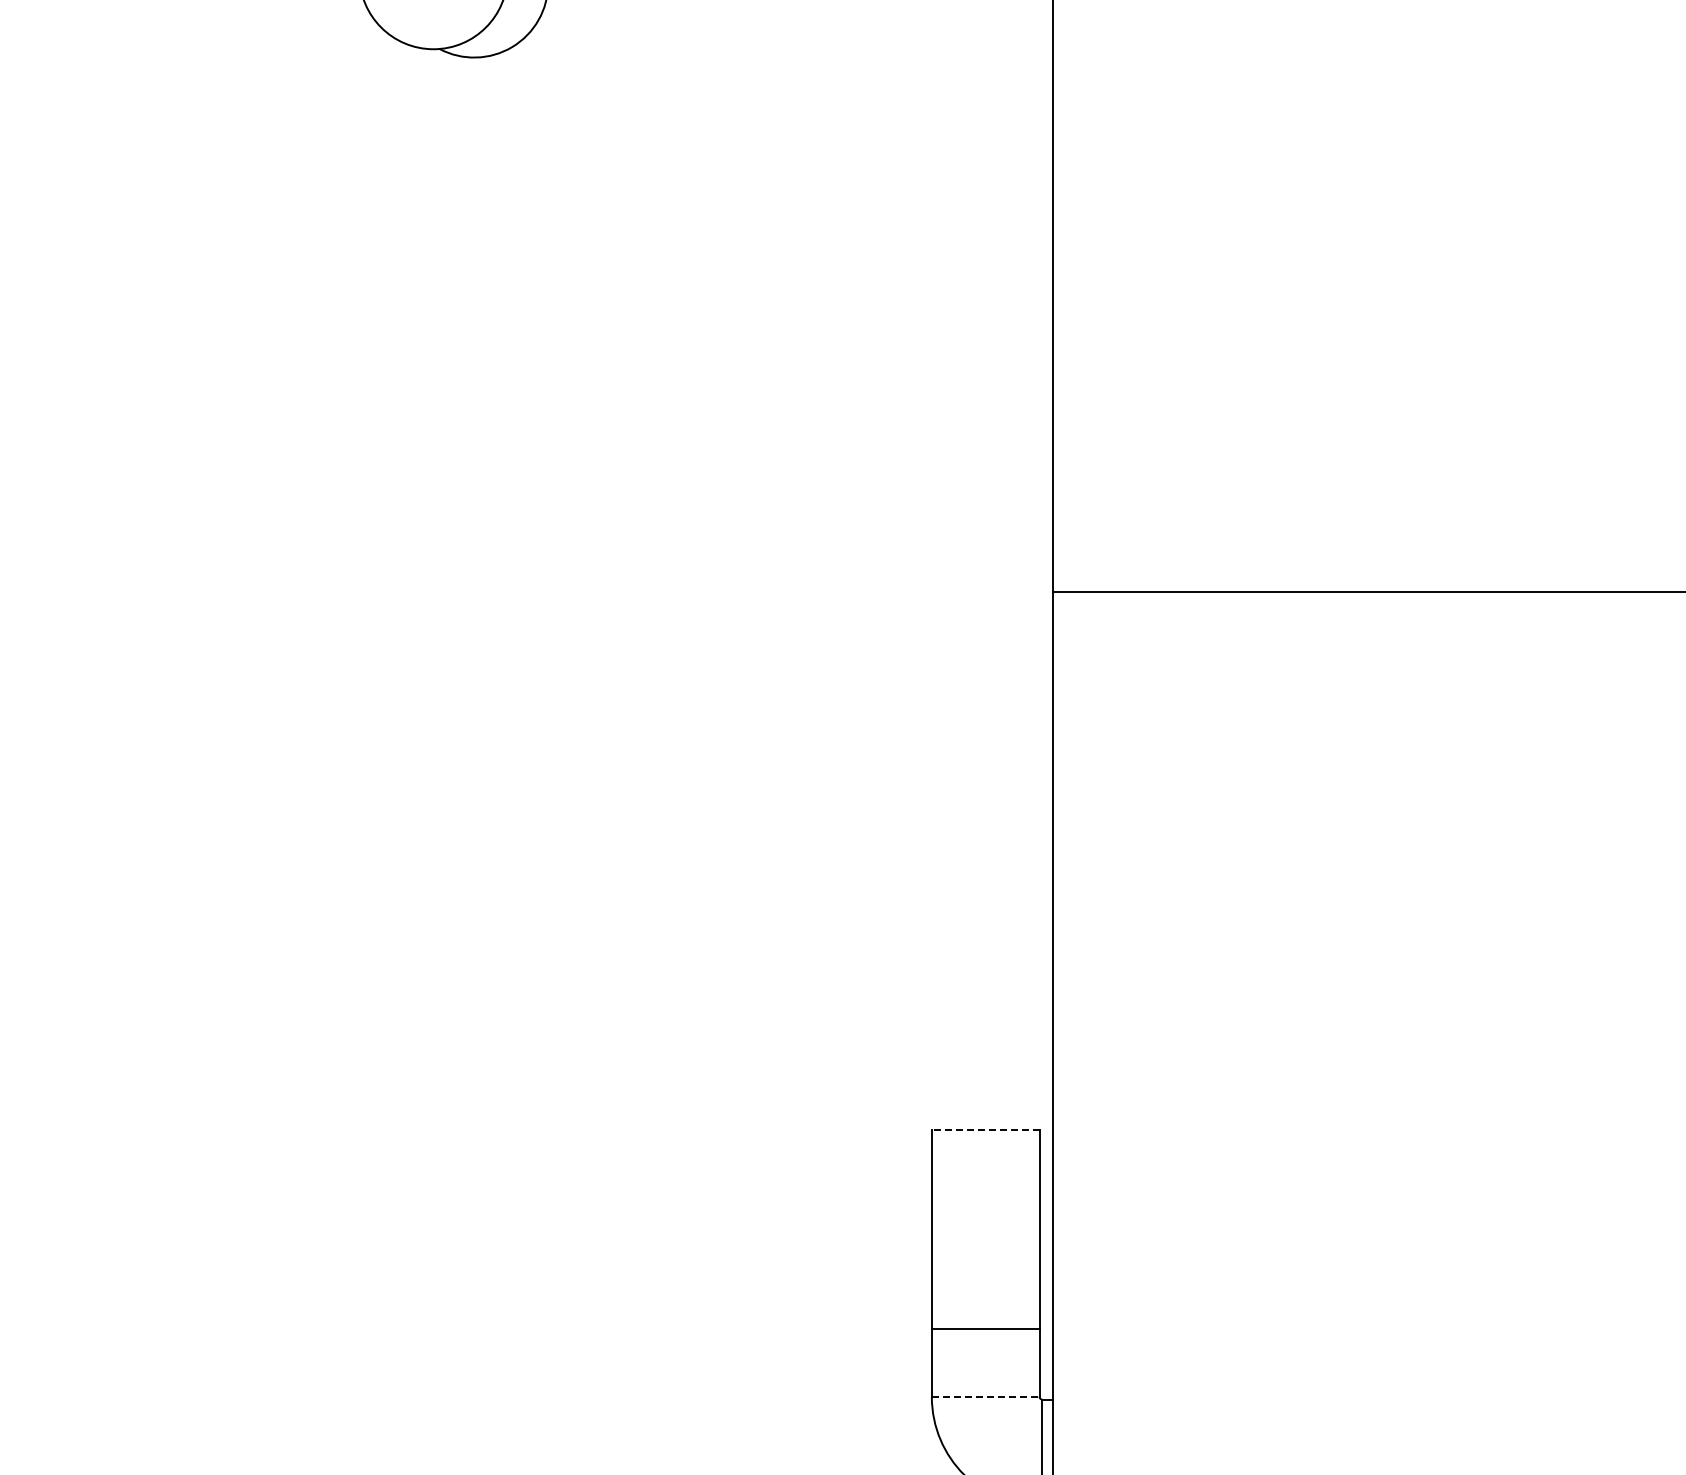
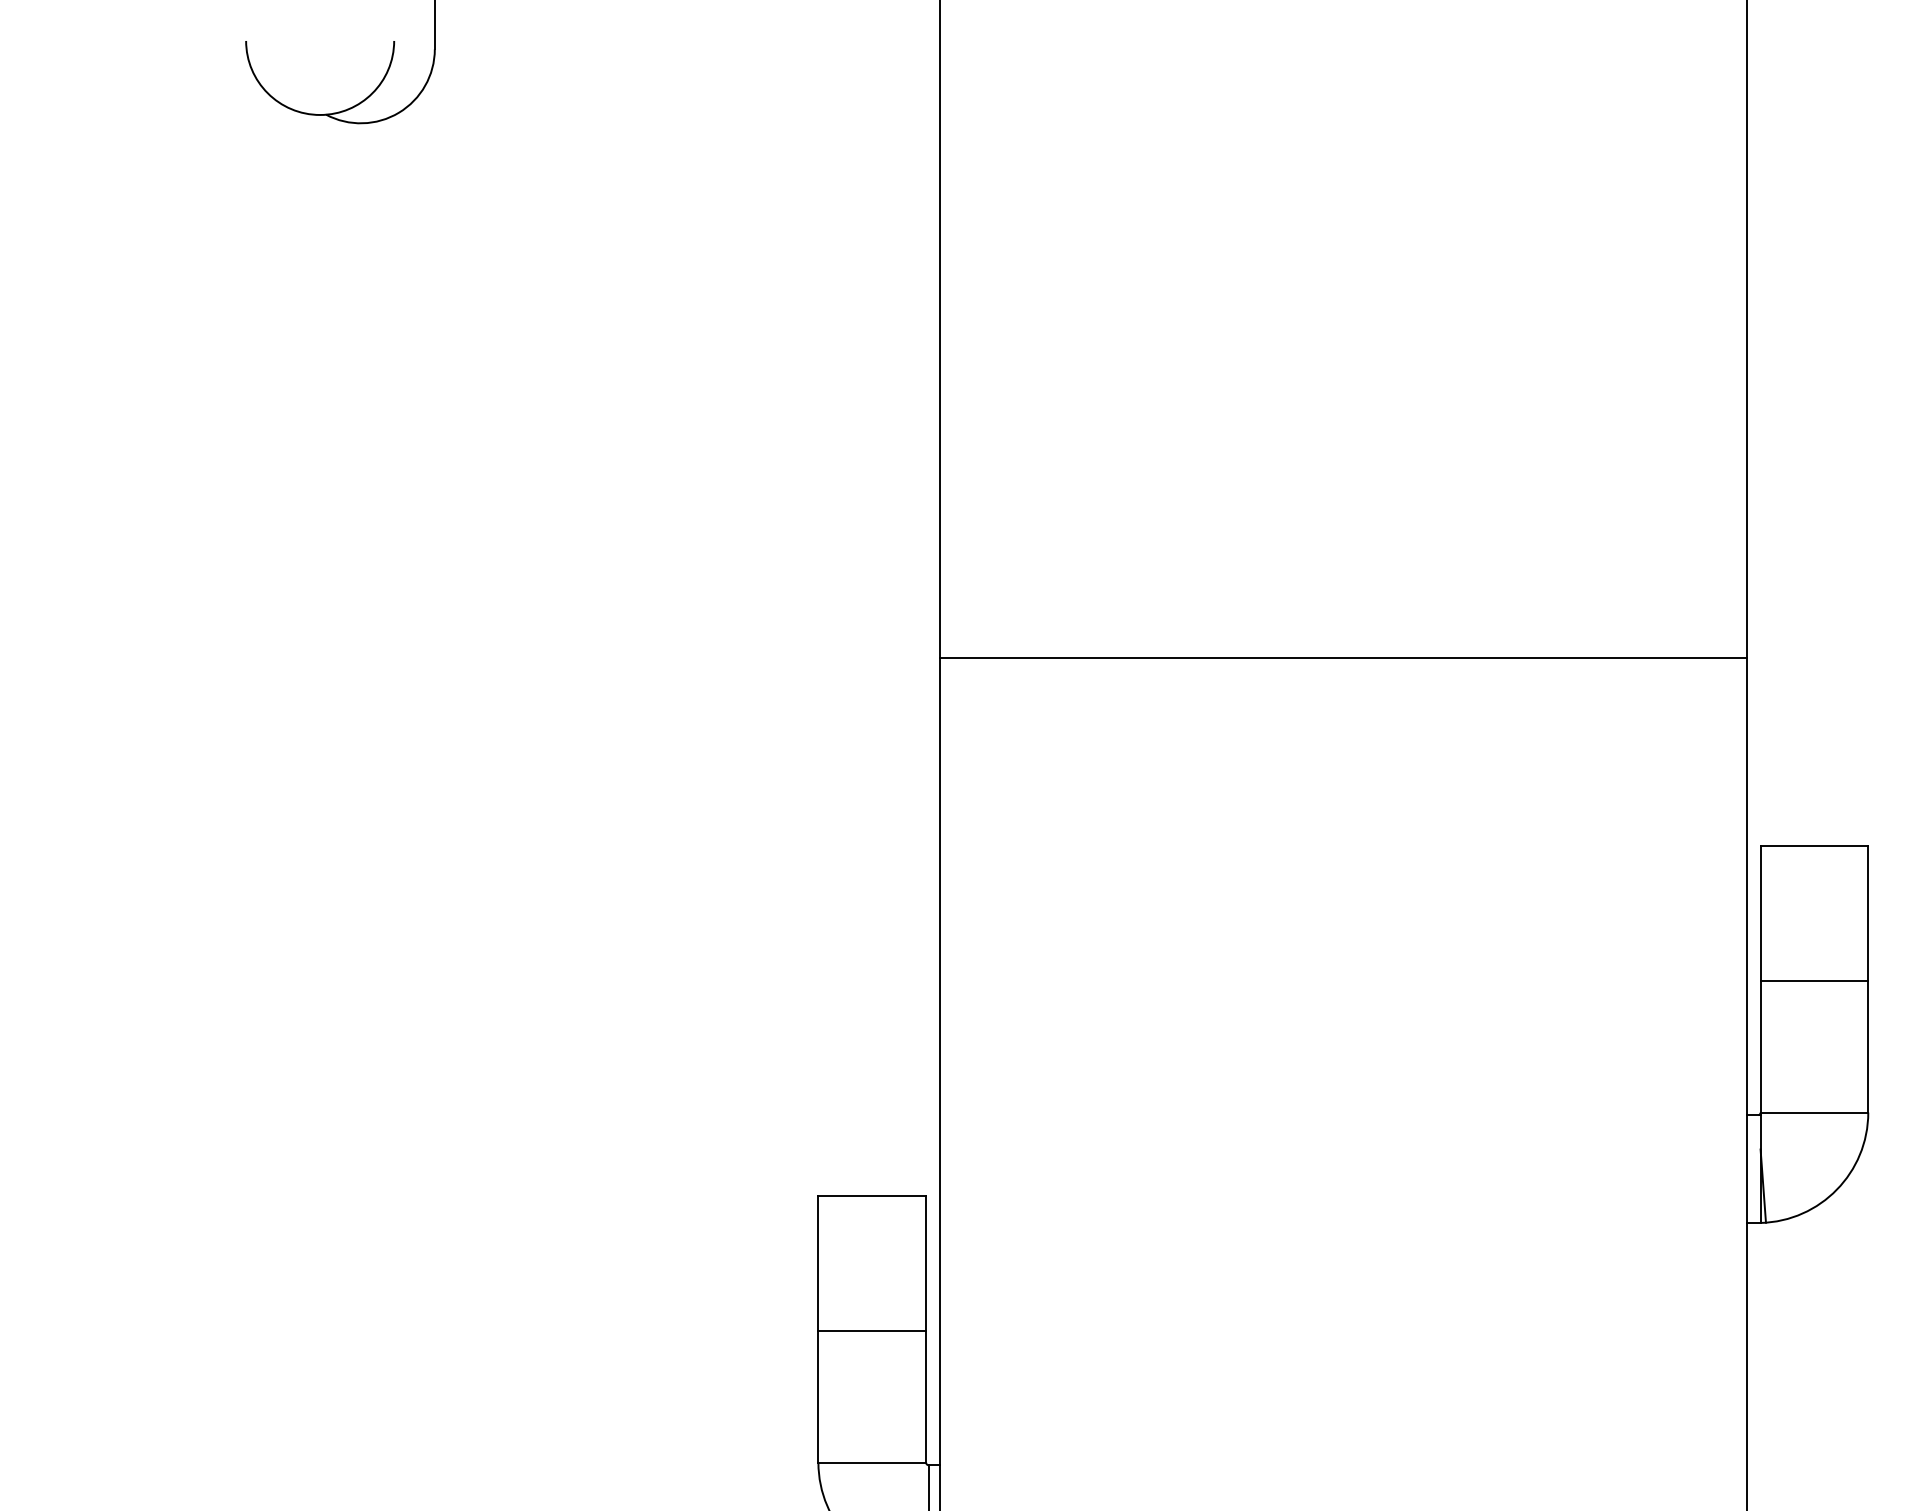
line: (985, 1130) -> (872, 1196), dashed -> solid
line: (985, 1328) -> (872, 1330), moved
line: (985, 1396) -> (872, 1462), dashed -> solid

